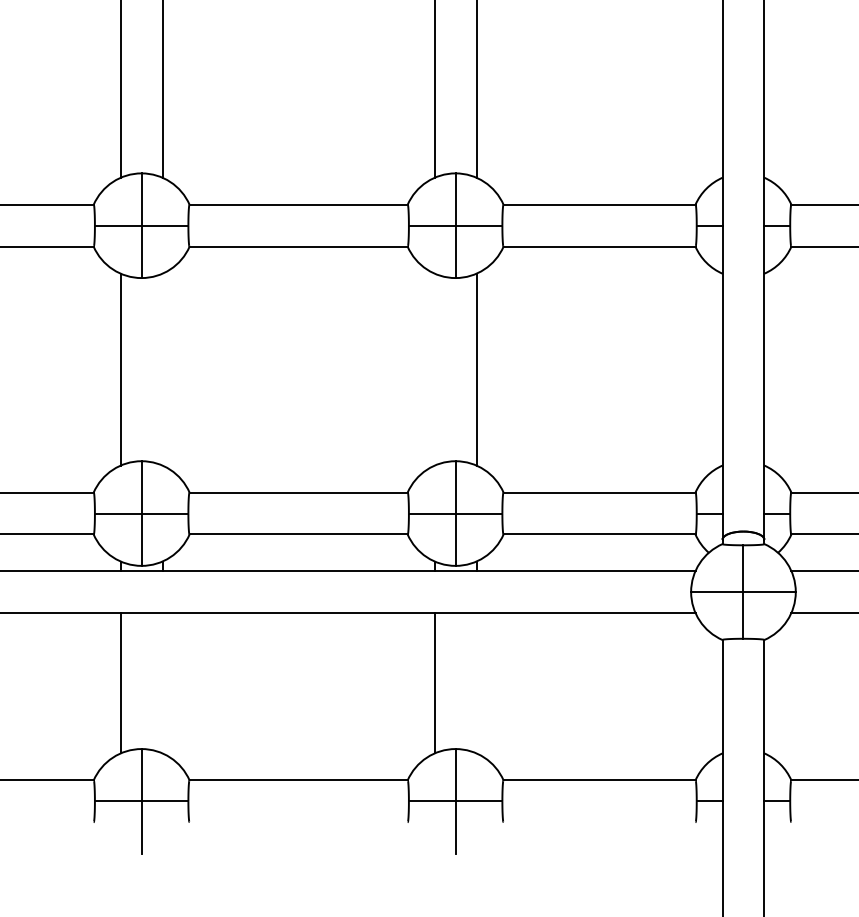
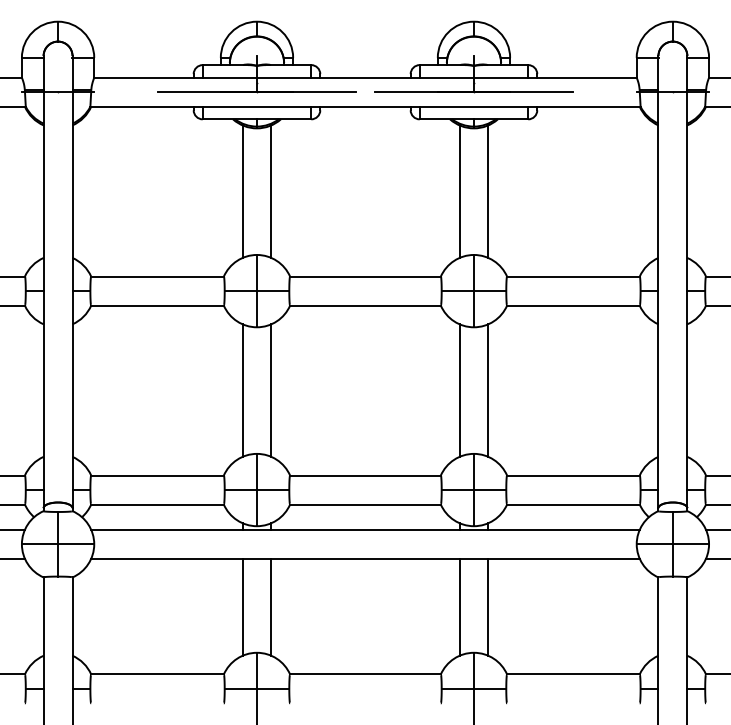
line: (162, 369) -> (271, 390), added
line: (434, 369) -> (459, 390), added
line: (162, 682) -> (271, 606), added
line: (476, 682) -> (488, 606), added

